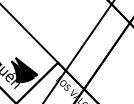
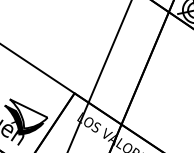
fill: (26, 67) -> (29, 110), removed

